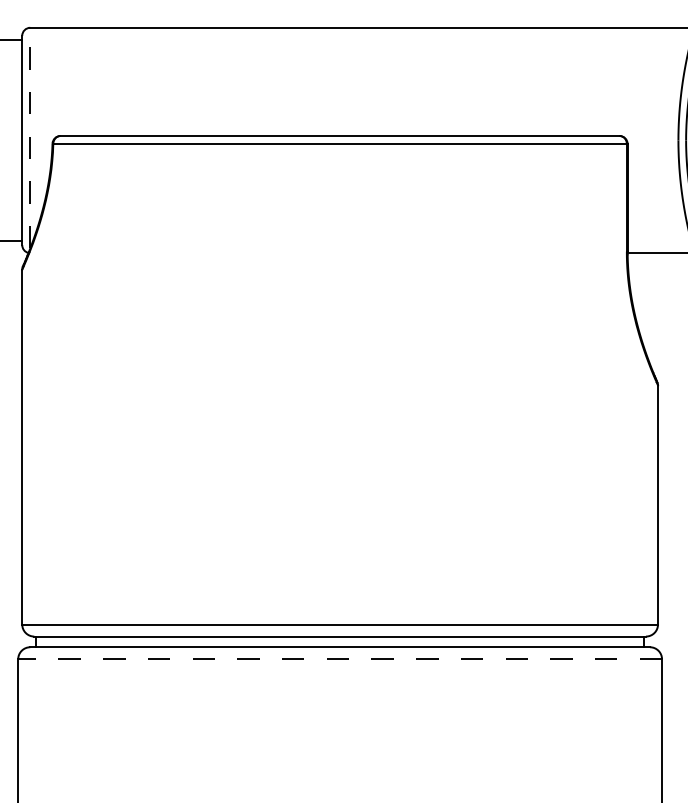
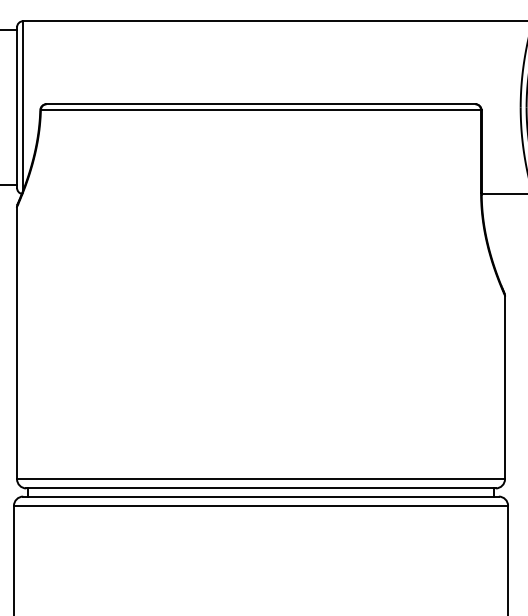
line: (30, 137) -> (23, 105), dashed -> solid
line: (340, 659) -> (261, 506), dashed -> solid

